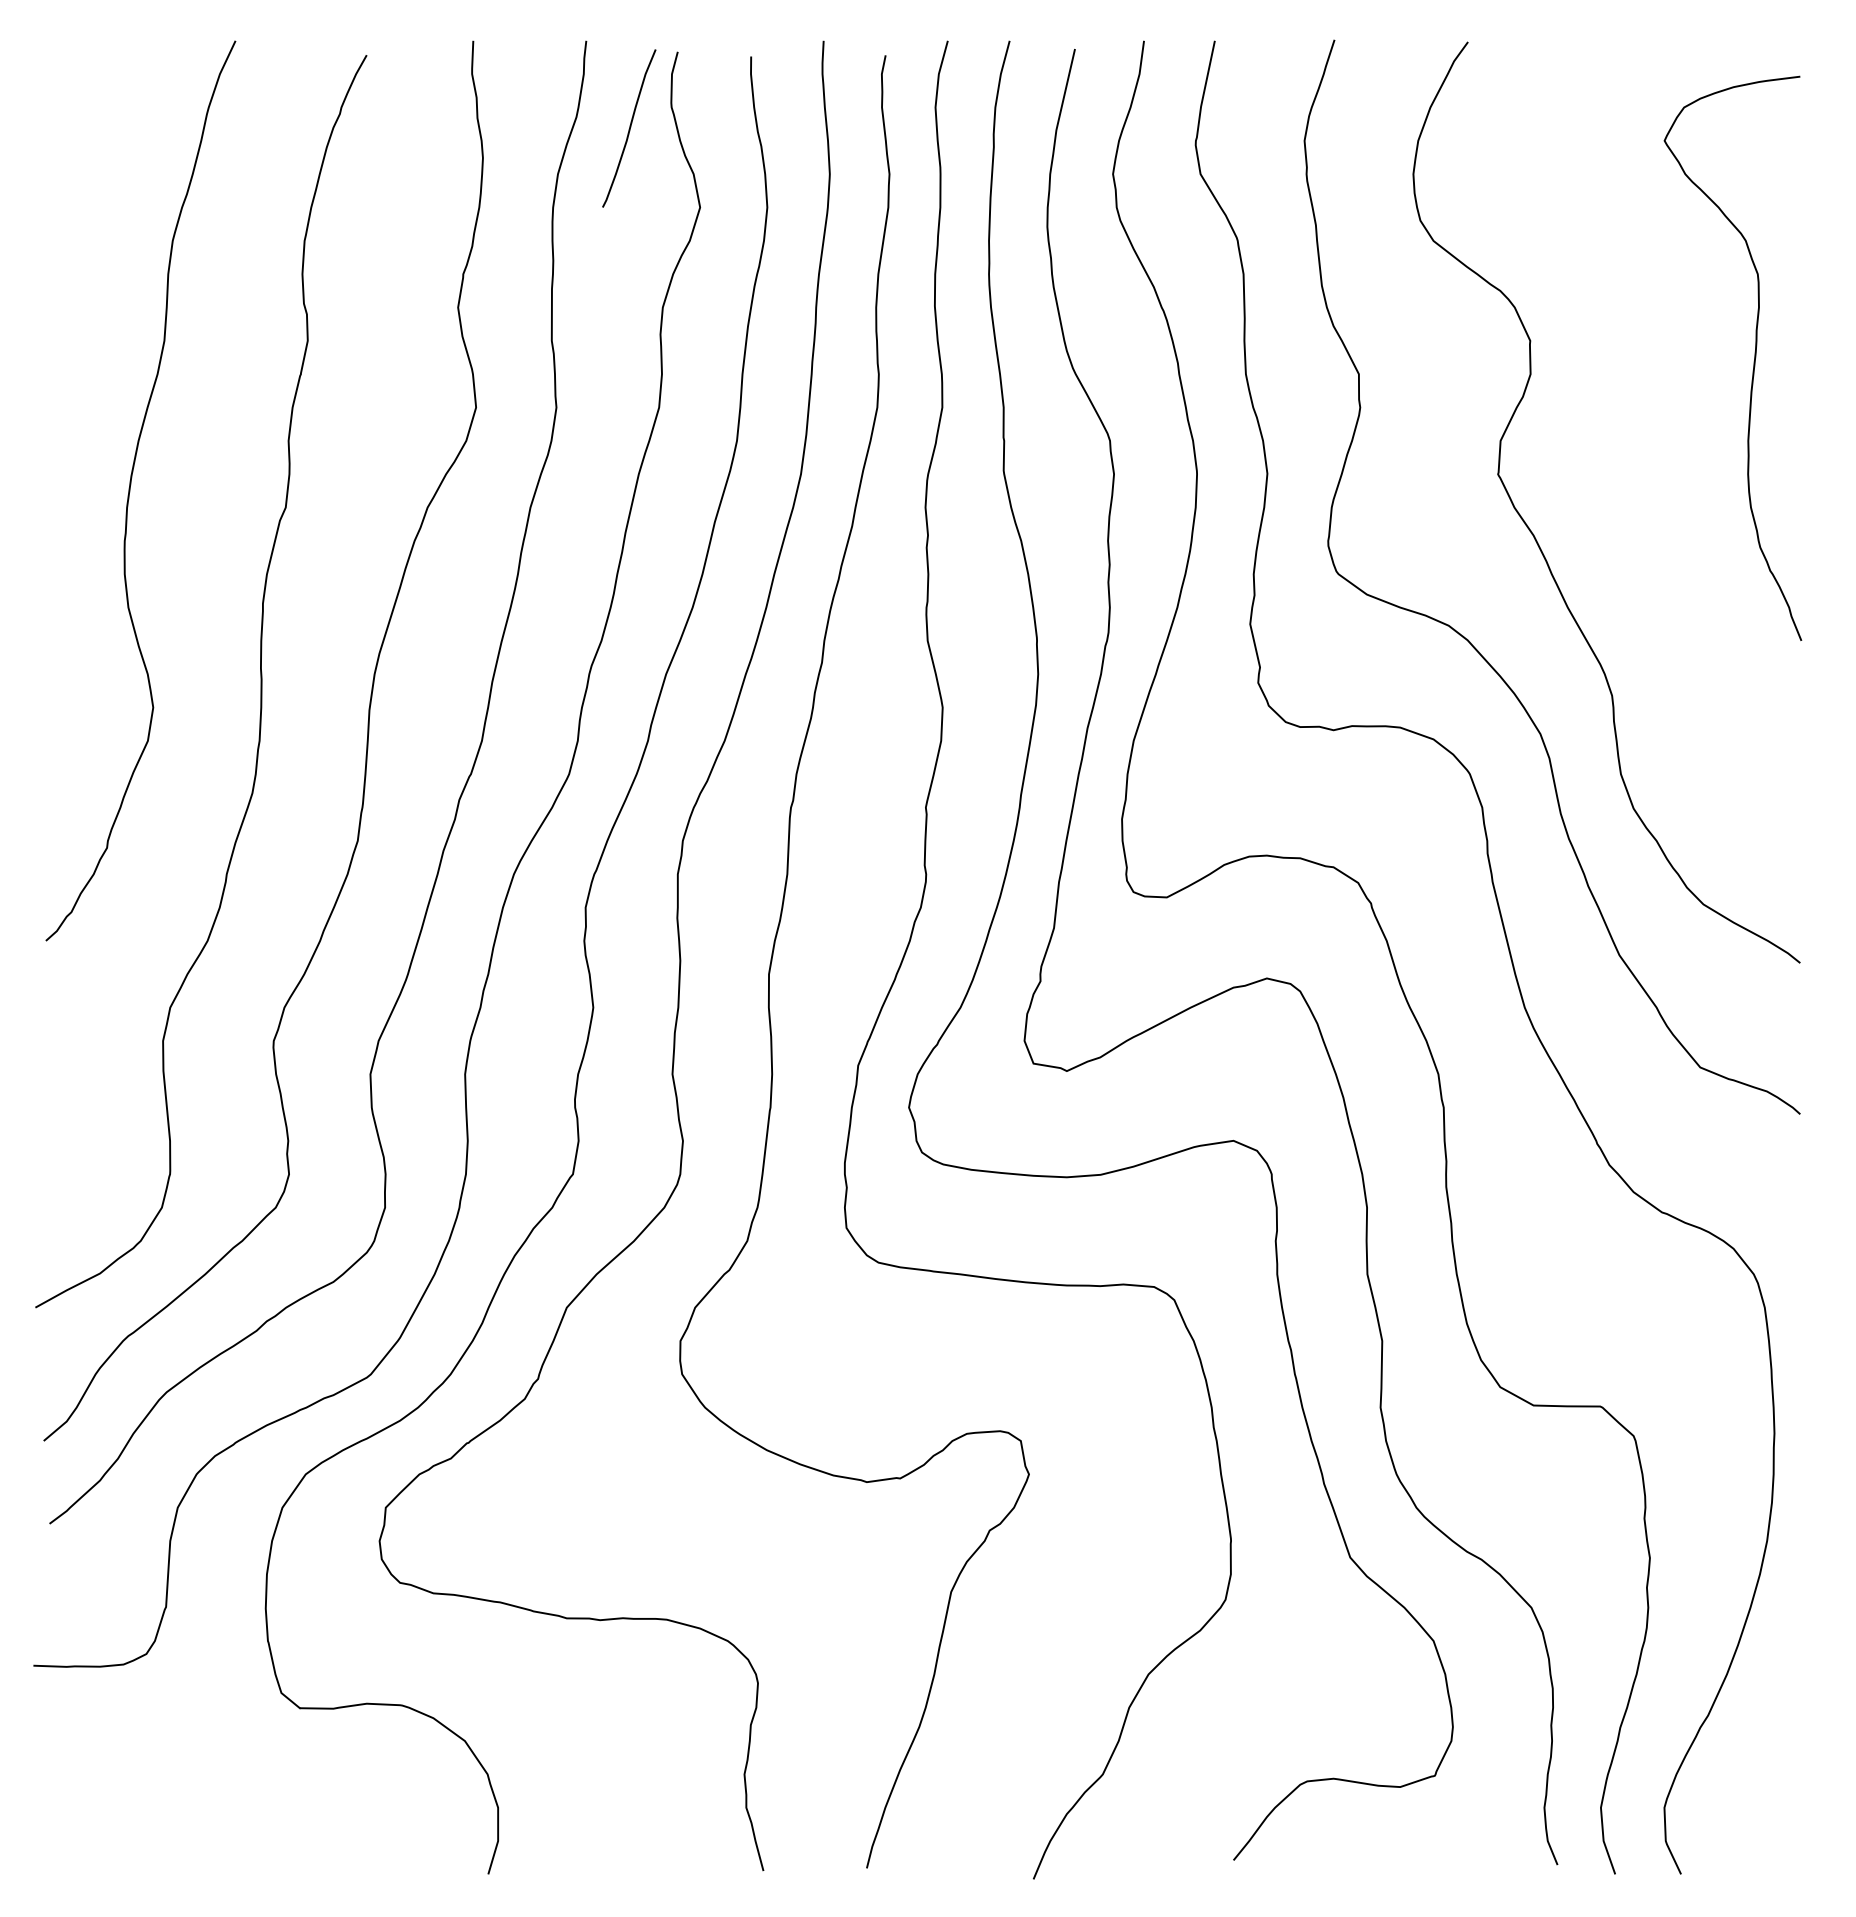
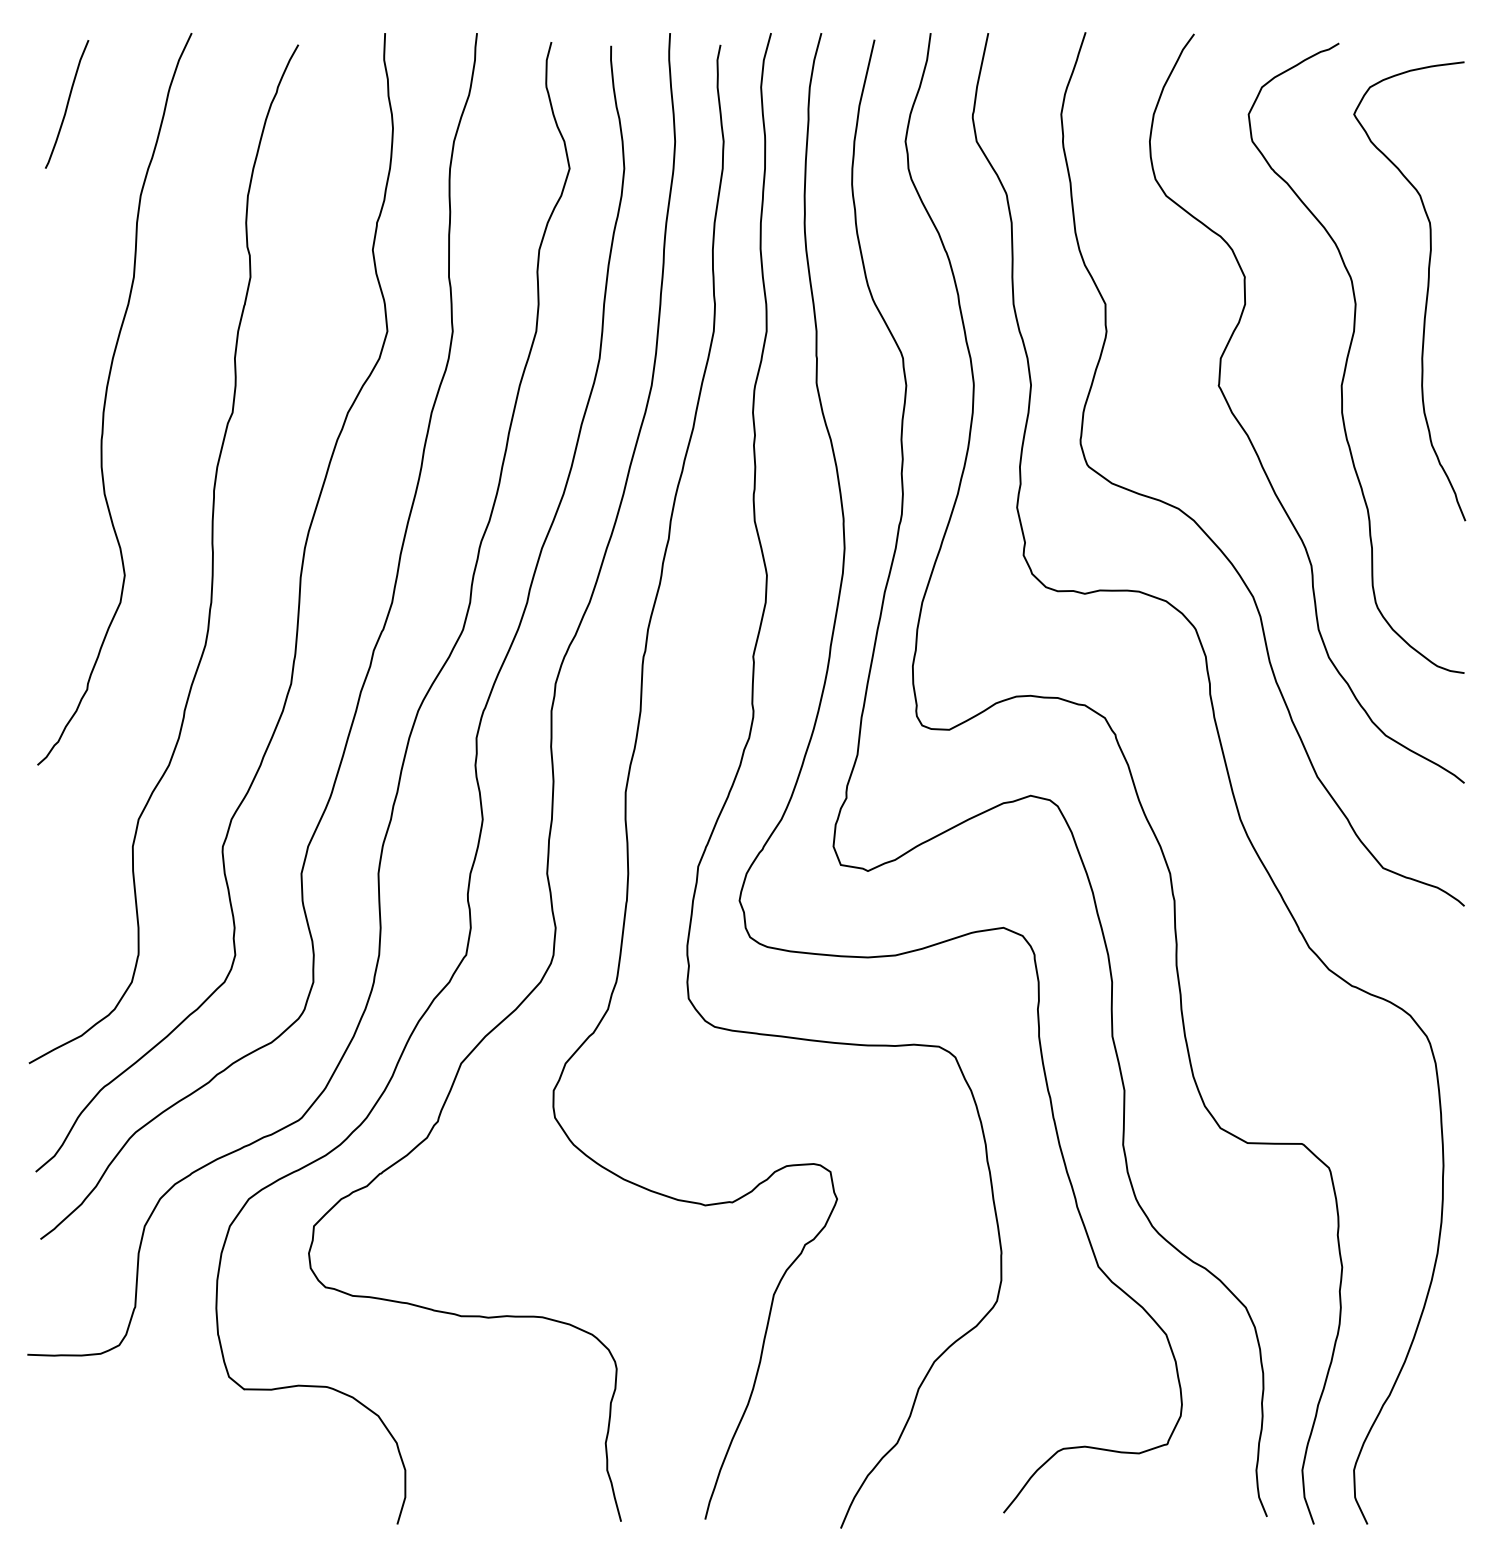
curve: (629, 128) -> (67, 104), moved
curve: (1658, 436) -> (1349, 354), added

